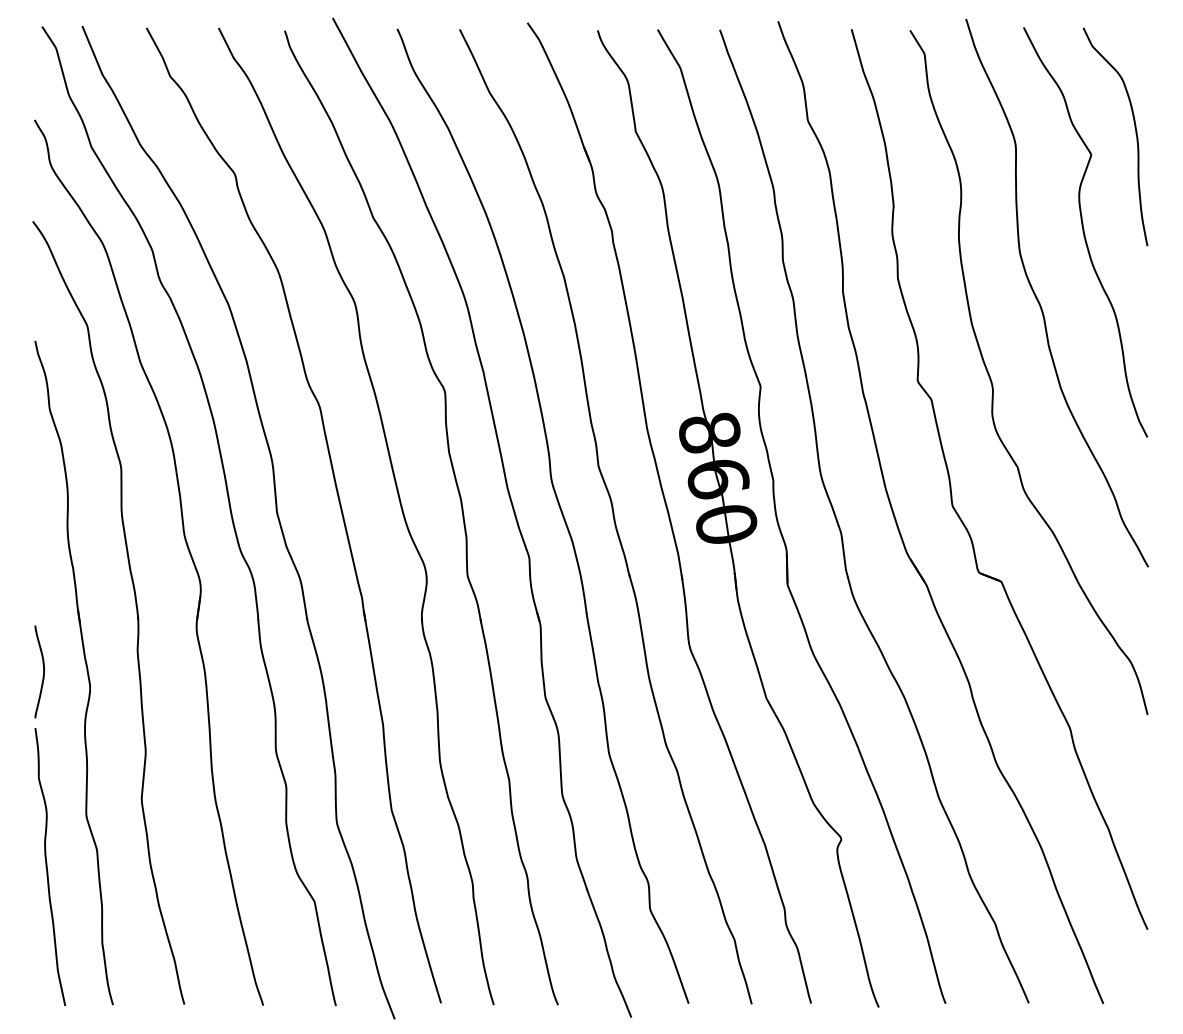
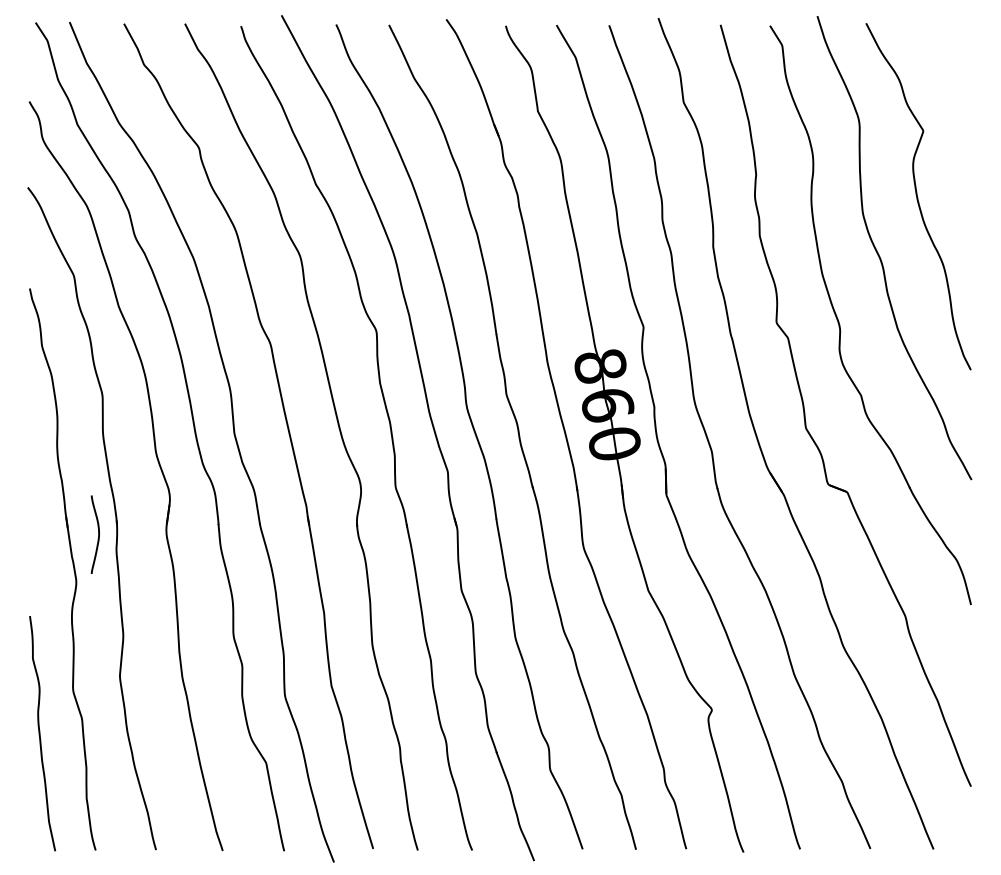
curve: (1135, 134) -> (960, 113), removed
curve: (43, 671) -> (98, 534), moved

